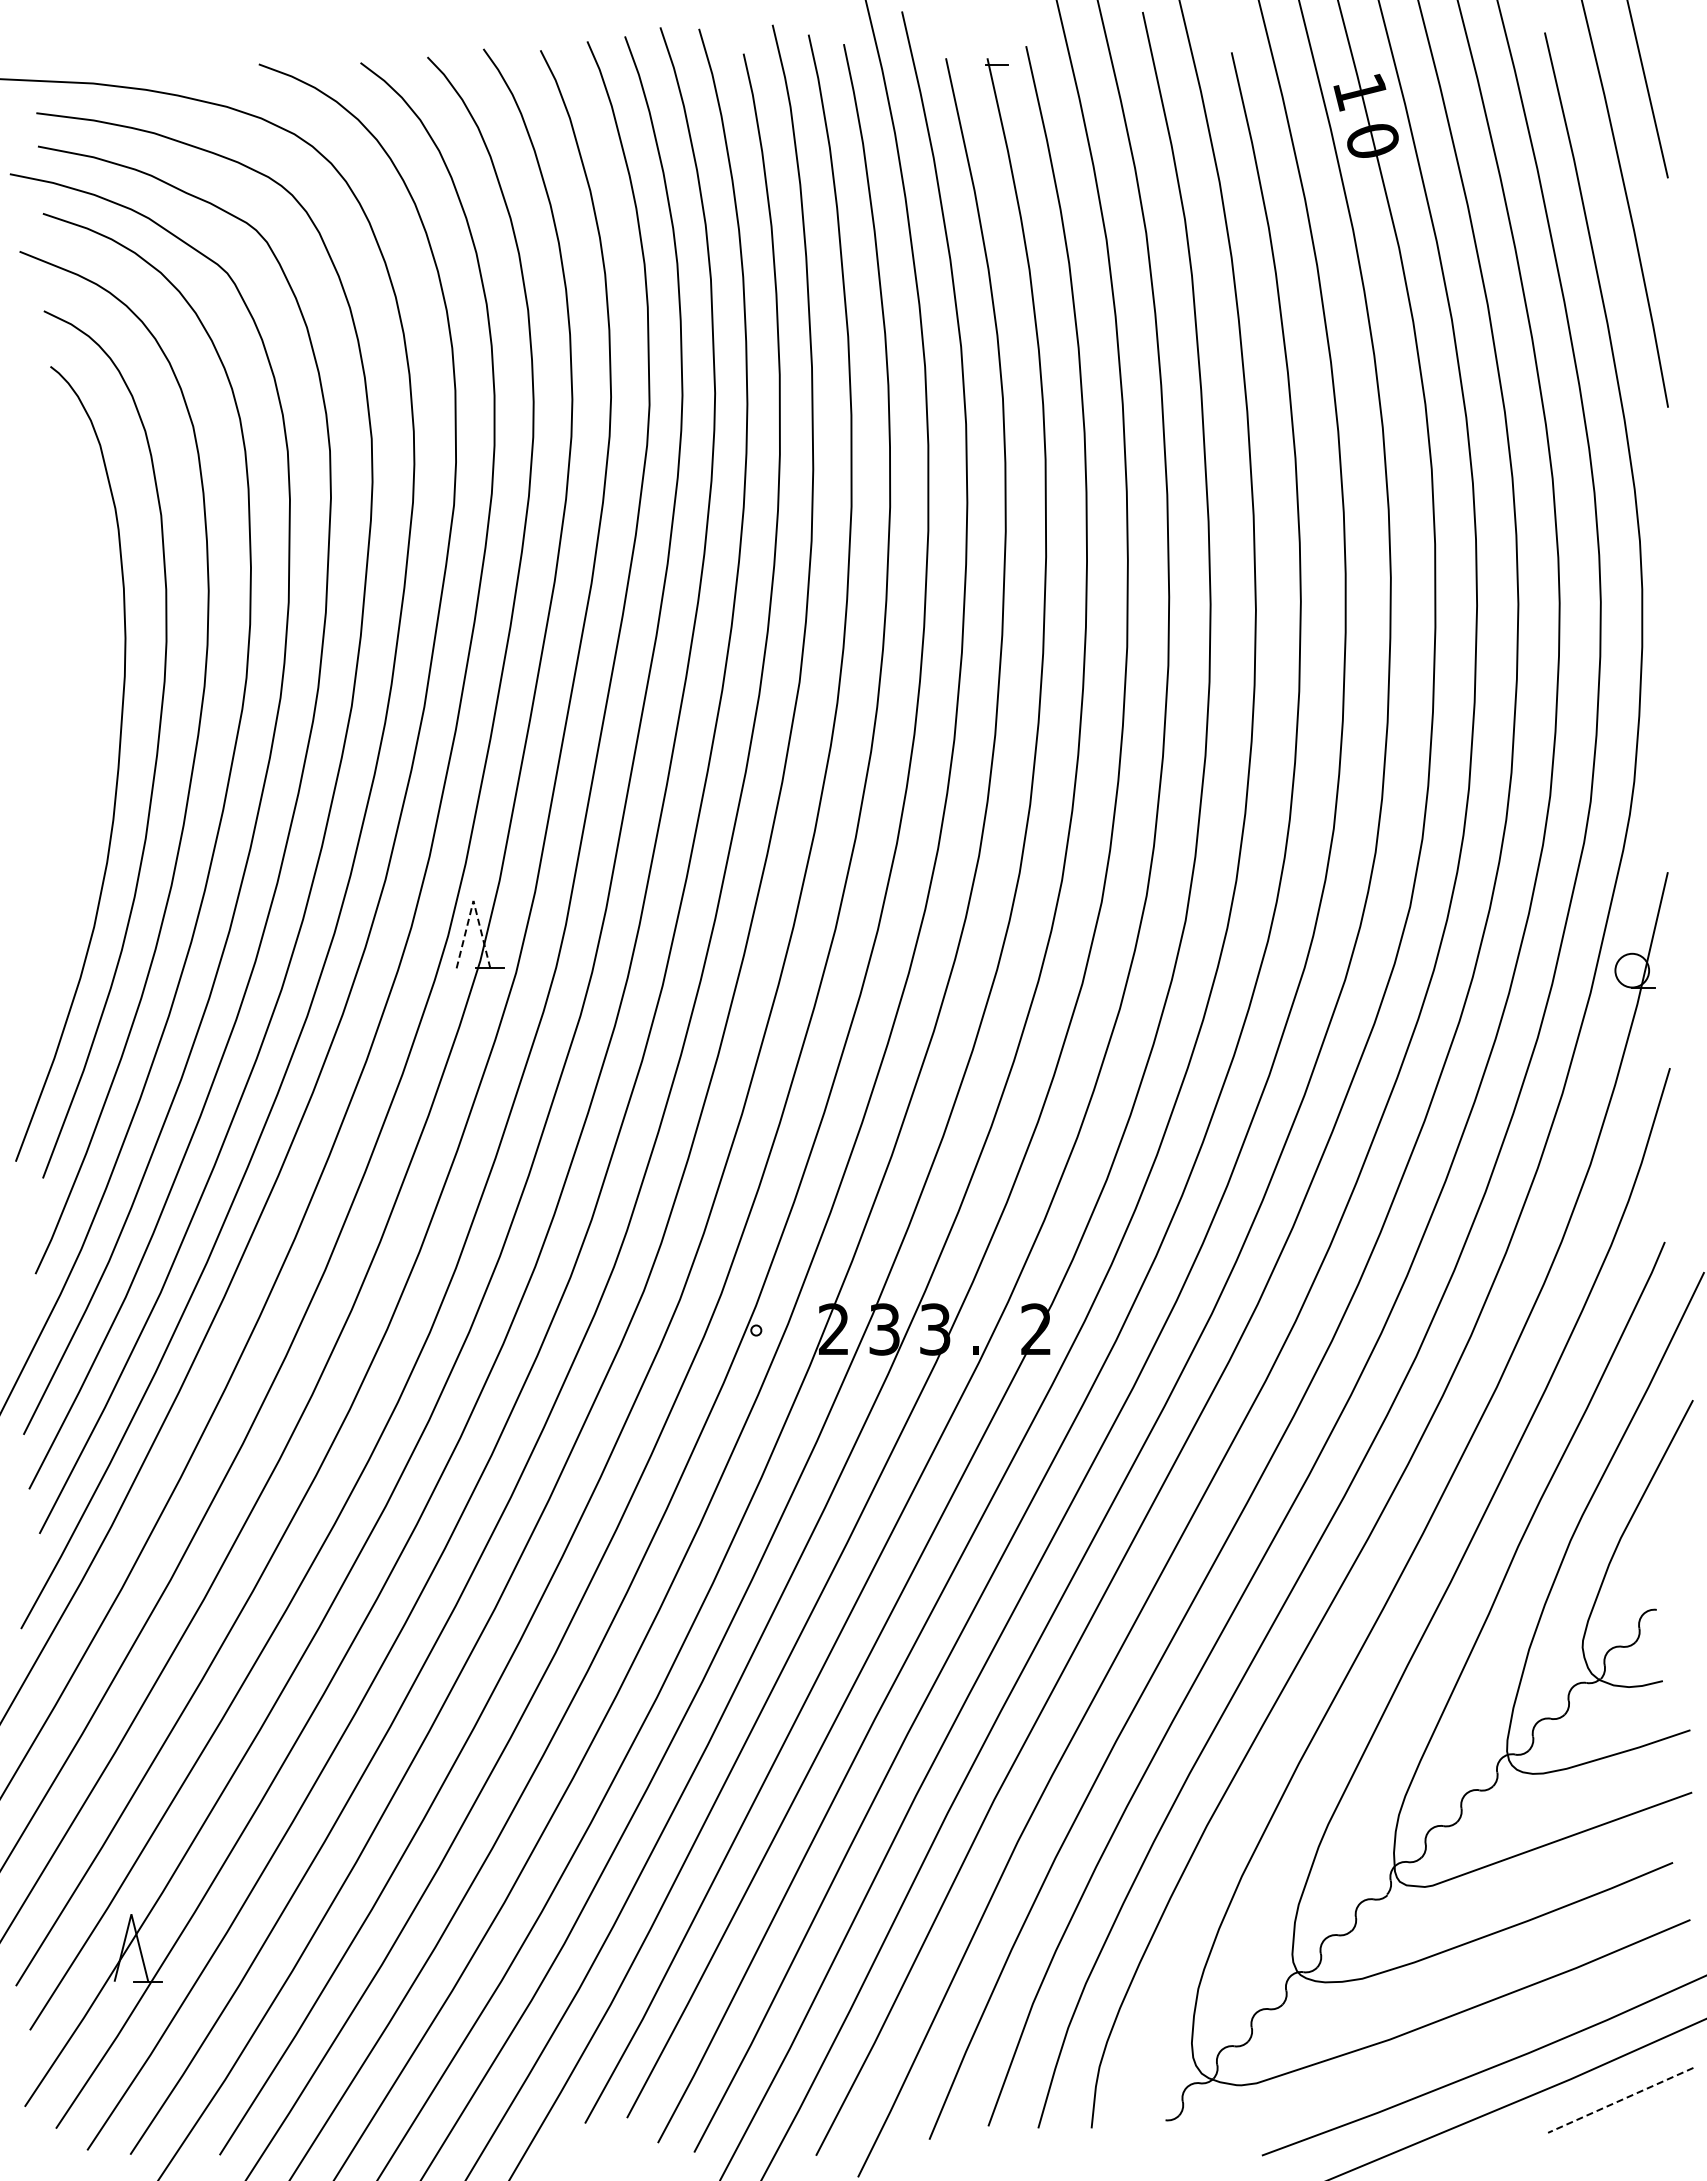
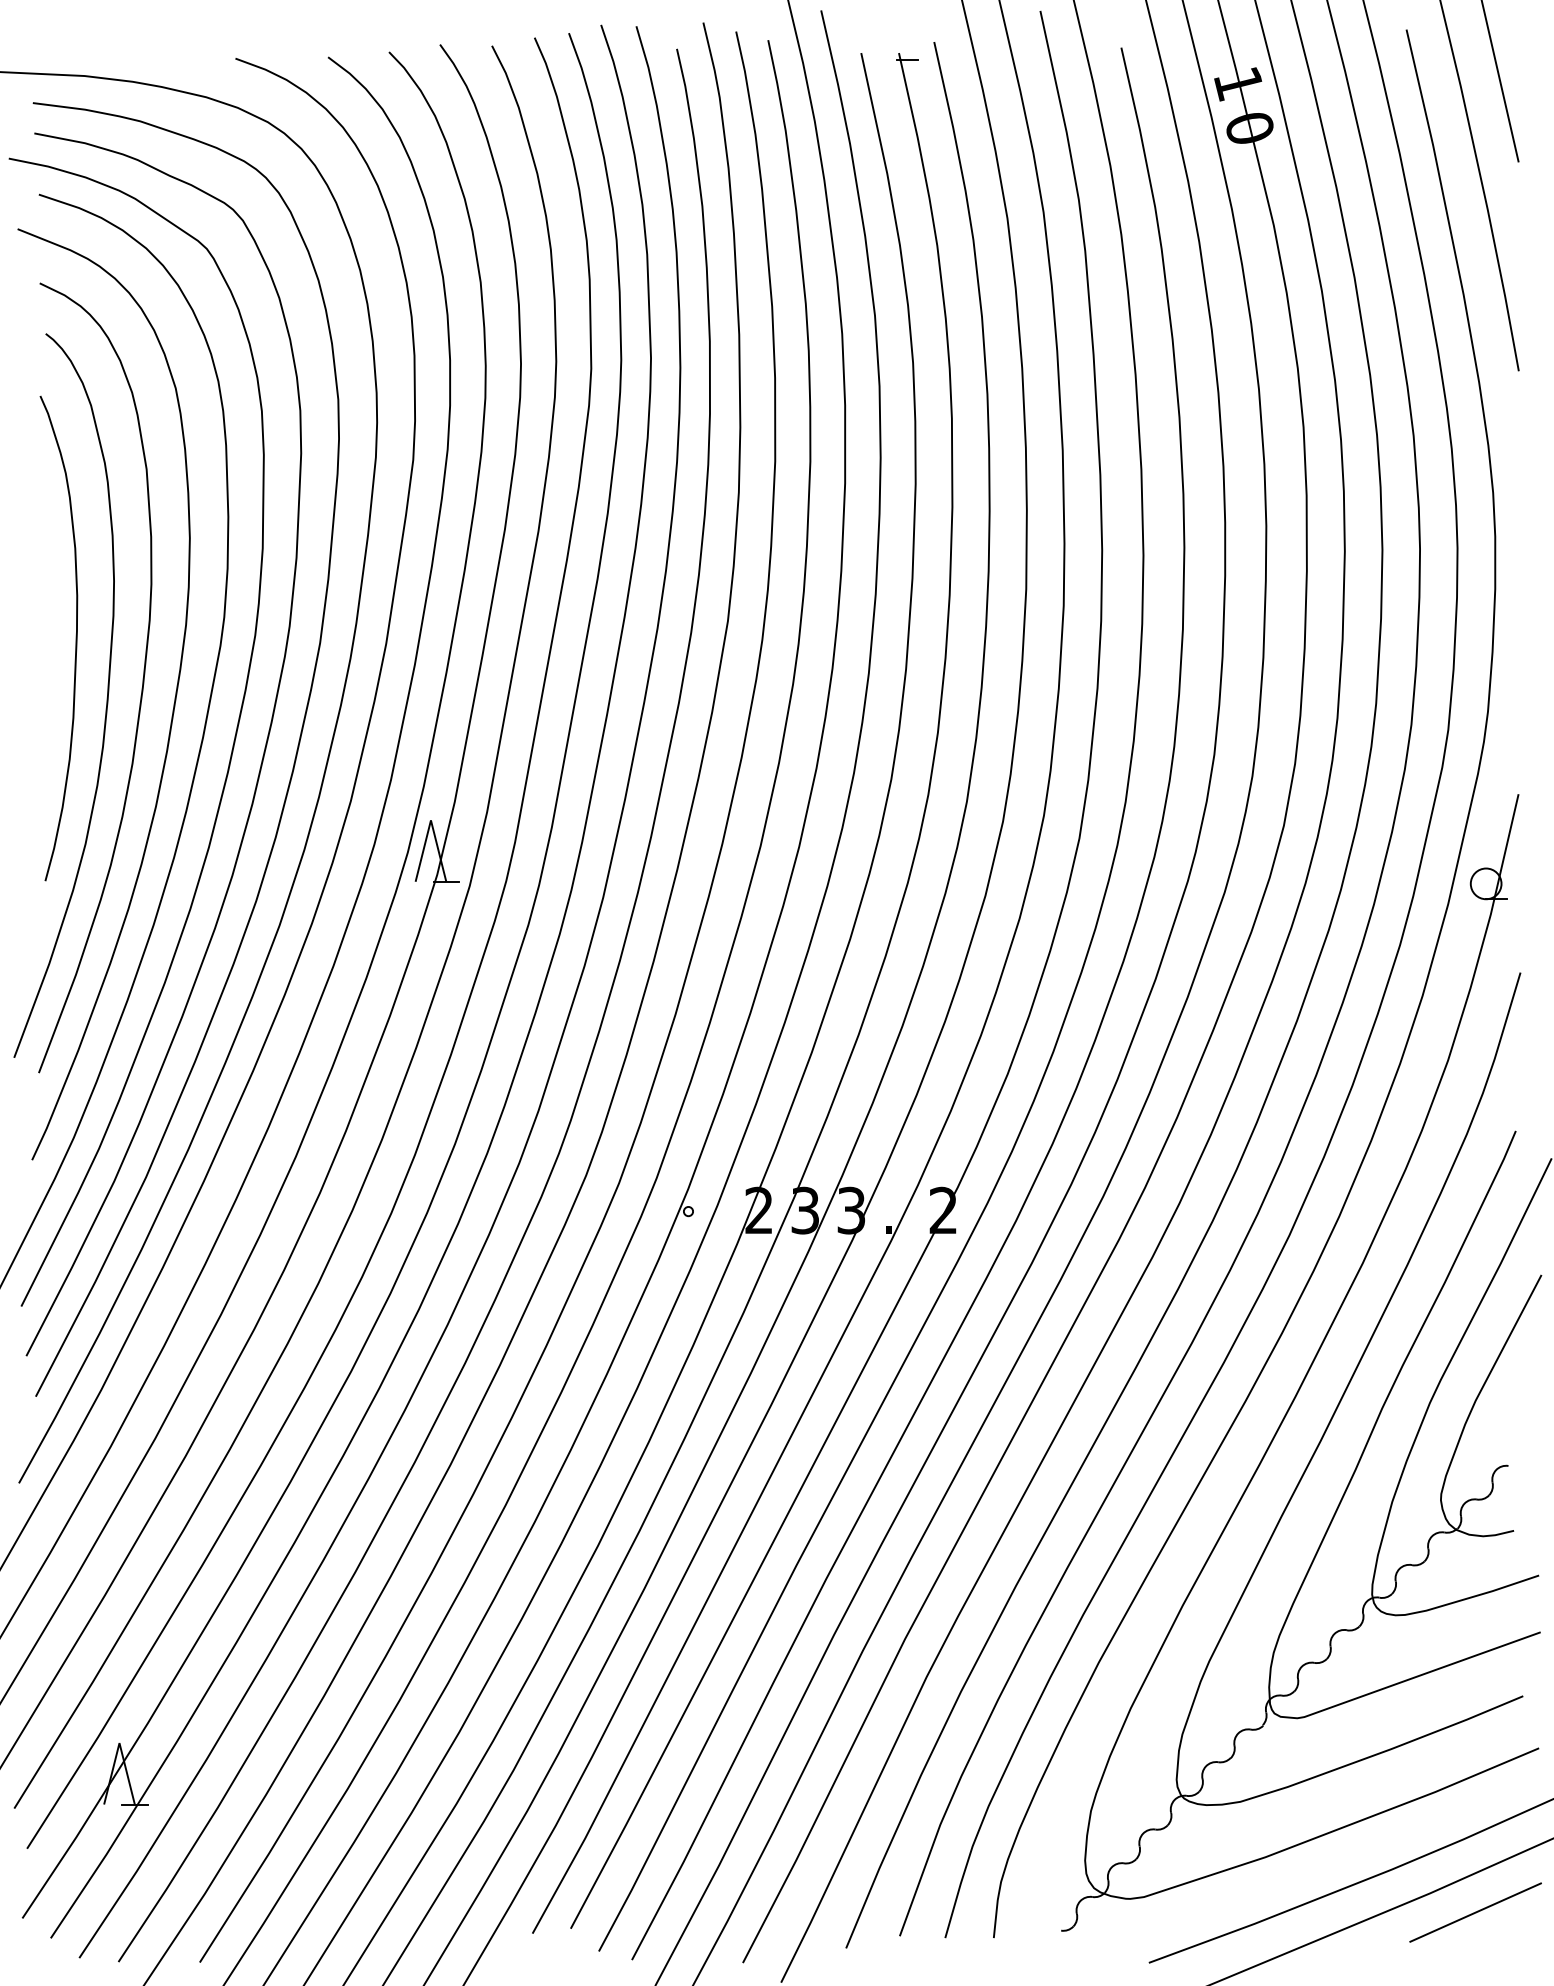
curve: (83, 700) -> (75, 637), added
line: (473, 900) -> (430, 819), dashed -> solid
line: (1620, 2100) -> (1475, 1912), dashed -> solid

